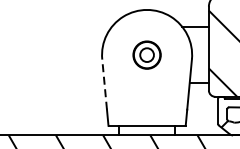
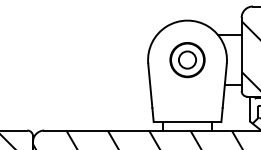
part: (147, 55) -> (187, 60), size x1.43
line: (104, 84) -> (150, 85), dashed -> solid

